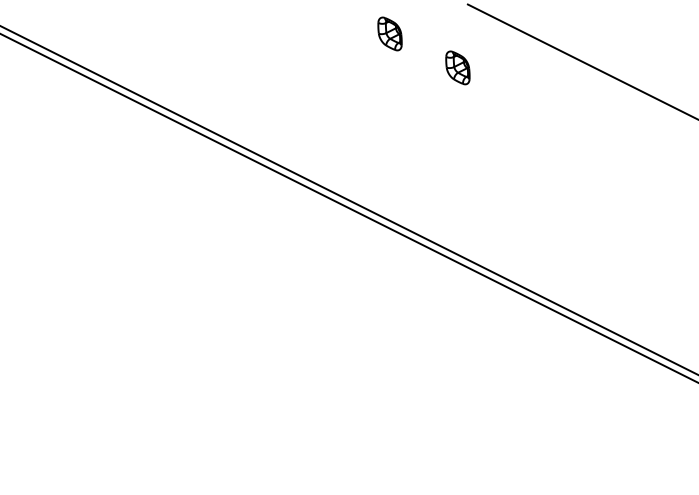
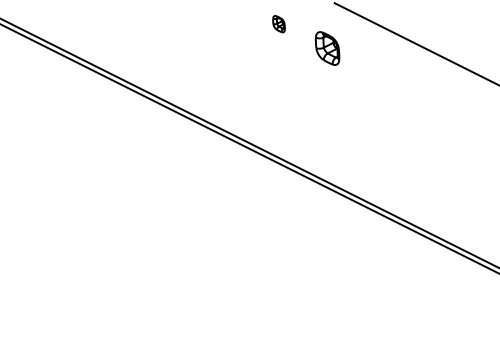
part: (389, 32) -> (278, 23), size x0.7
part: (457, 67) -> (327, 48), size x1.4

